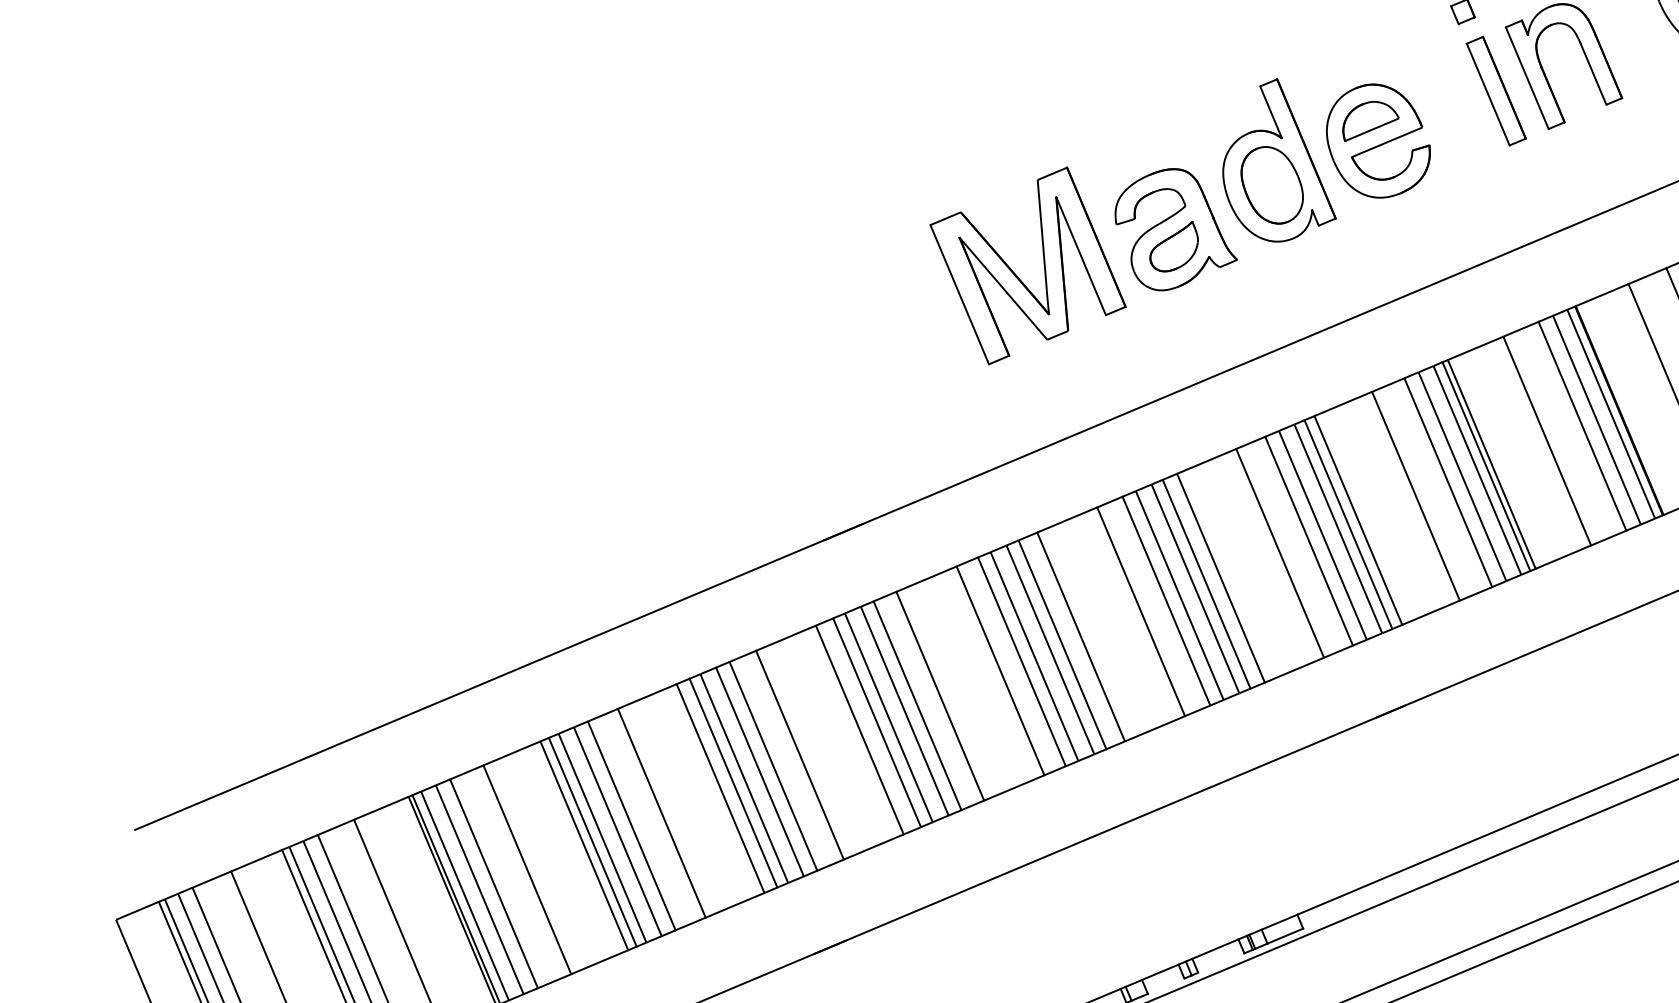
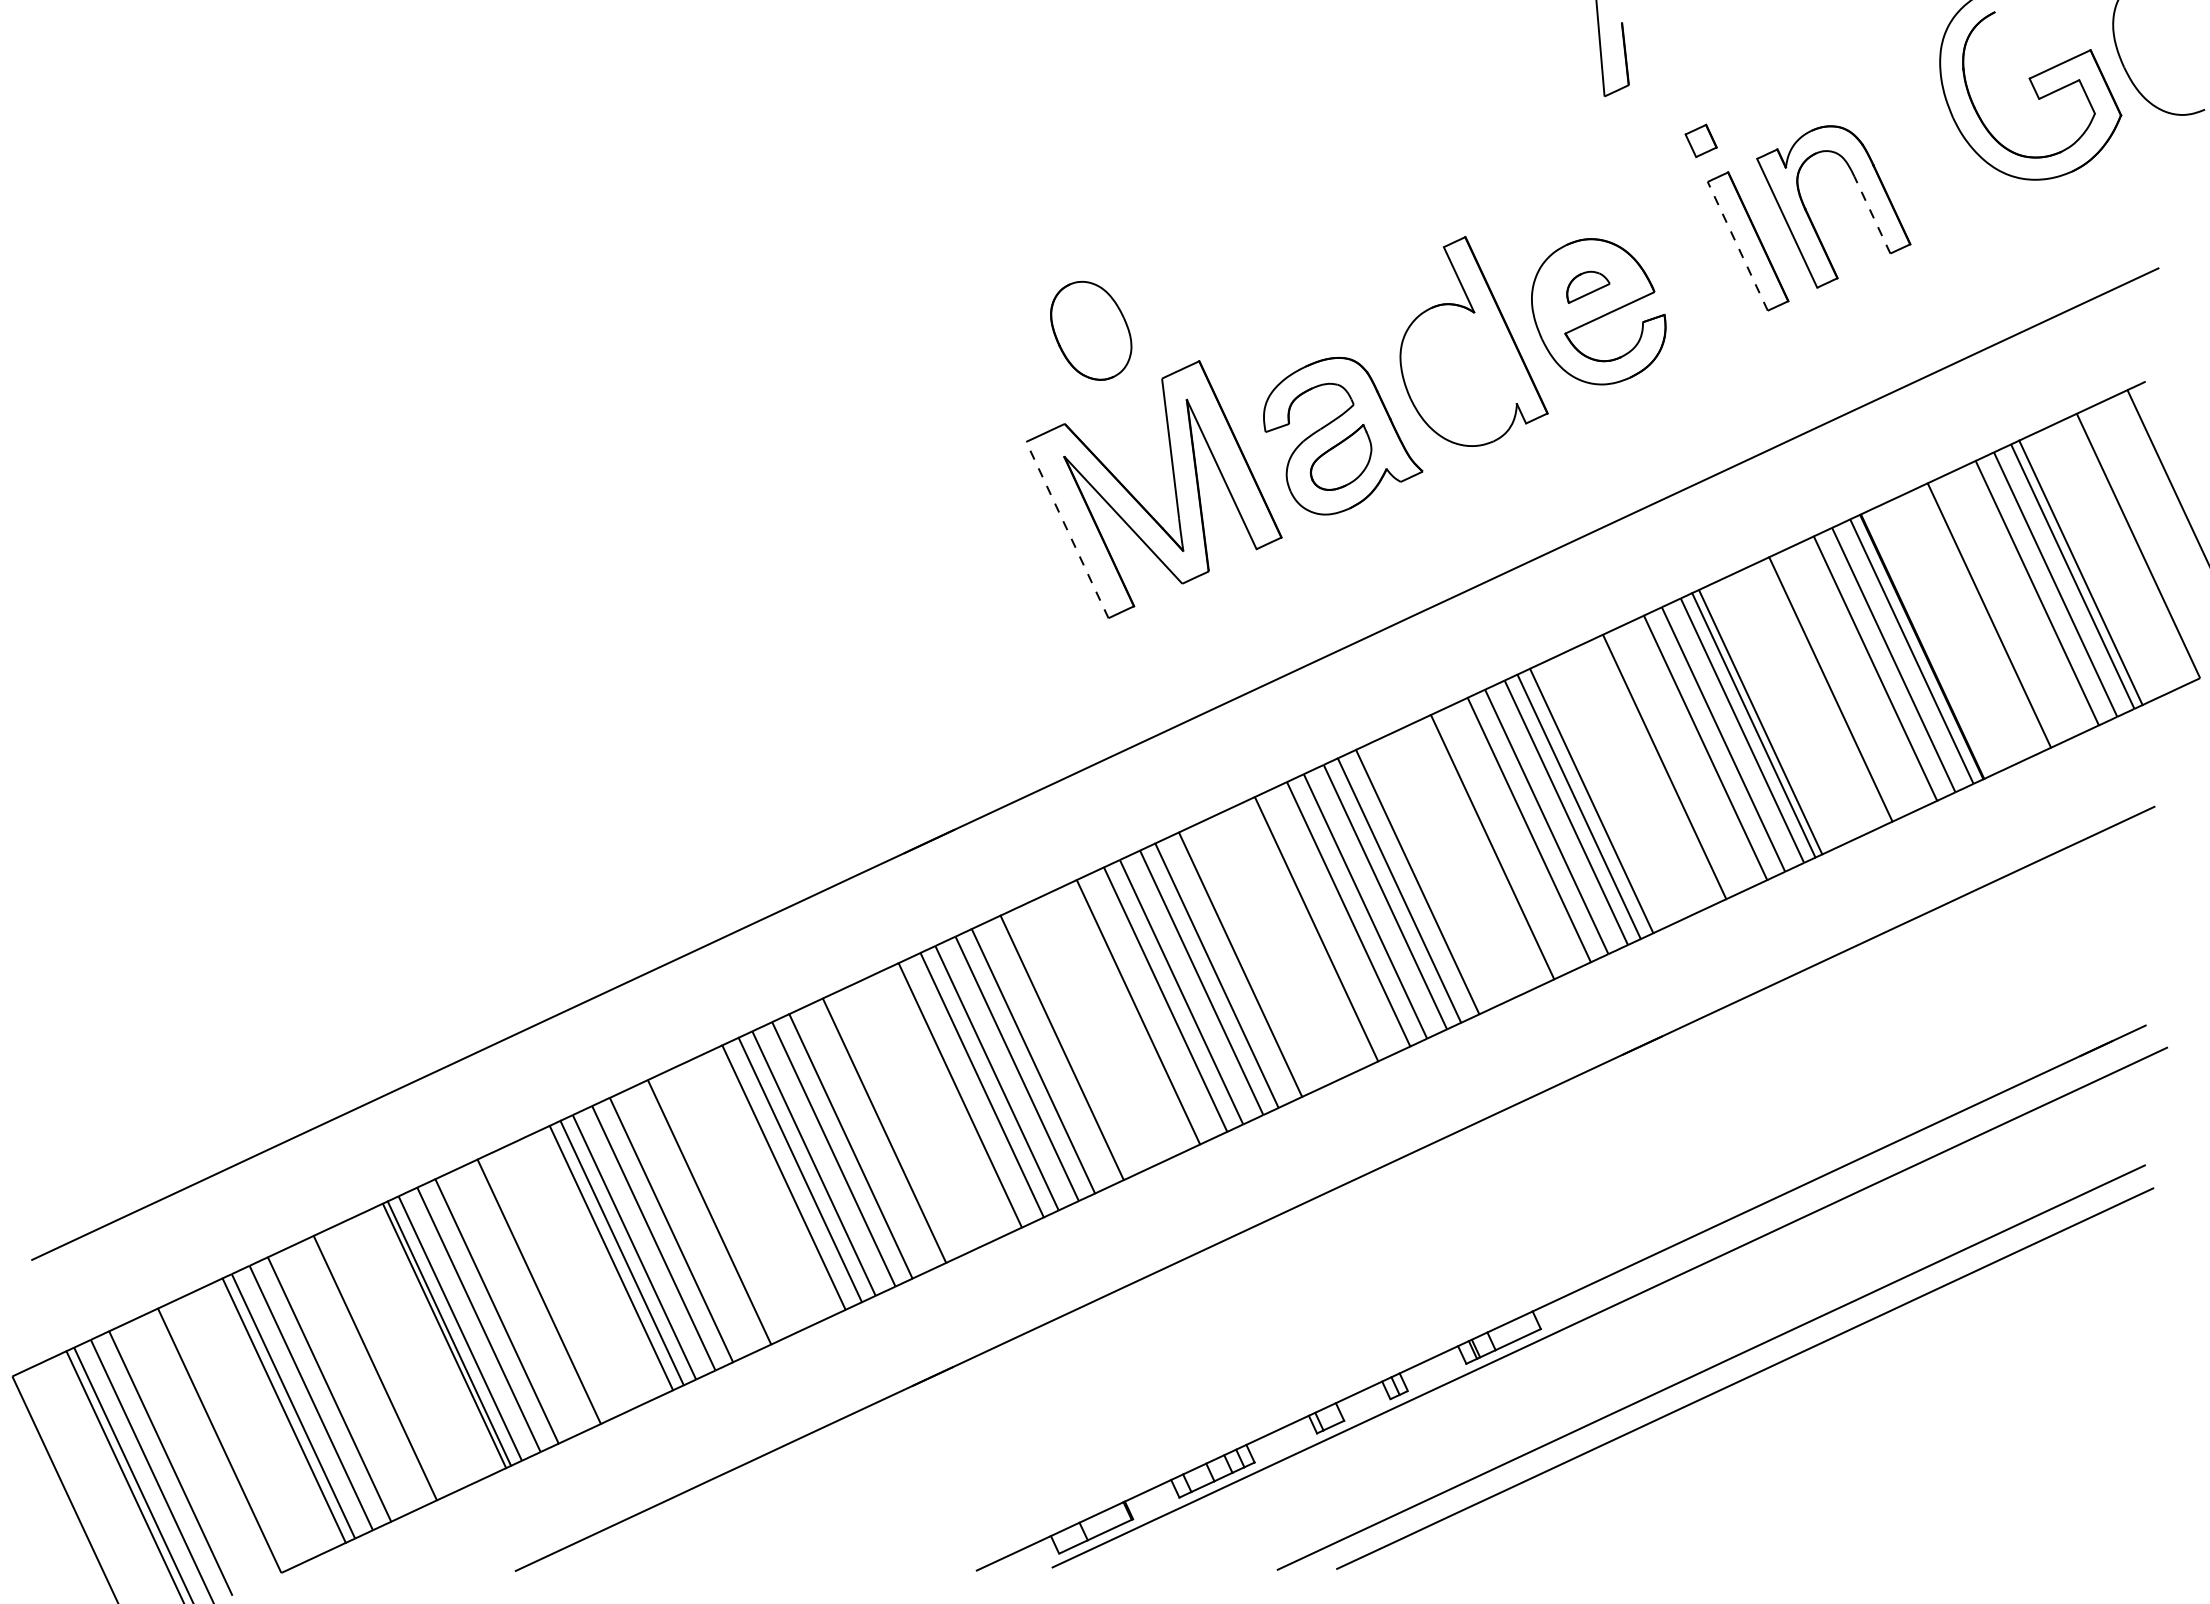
line: (1593, 73) -> (1872, 214), solid -> dashed
line: (1488, 93) -> (1737, 245), solid -> dashed
part: (1371, 122) -> (1588, 287), size x0.6
part: (1272, 185) -> (1091, 330), moved
line: (959, 294) -> (1067, 529), solid -> dashed

